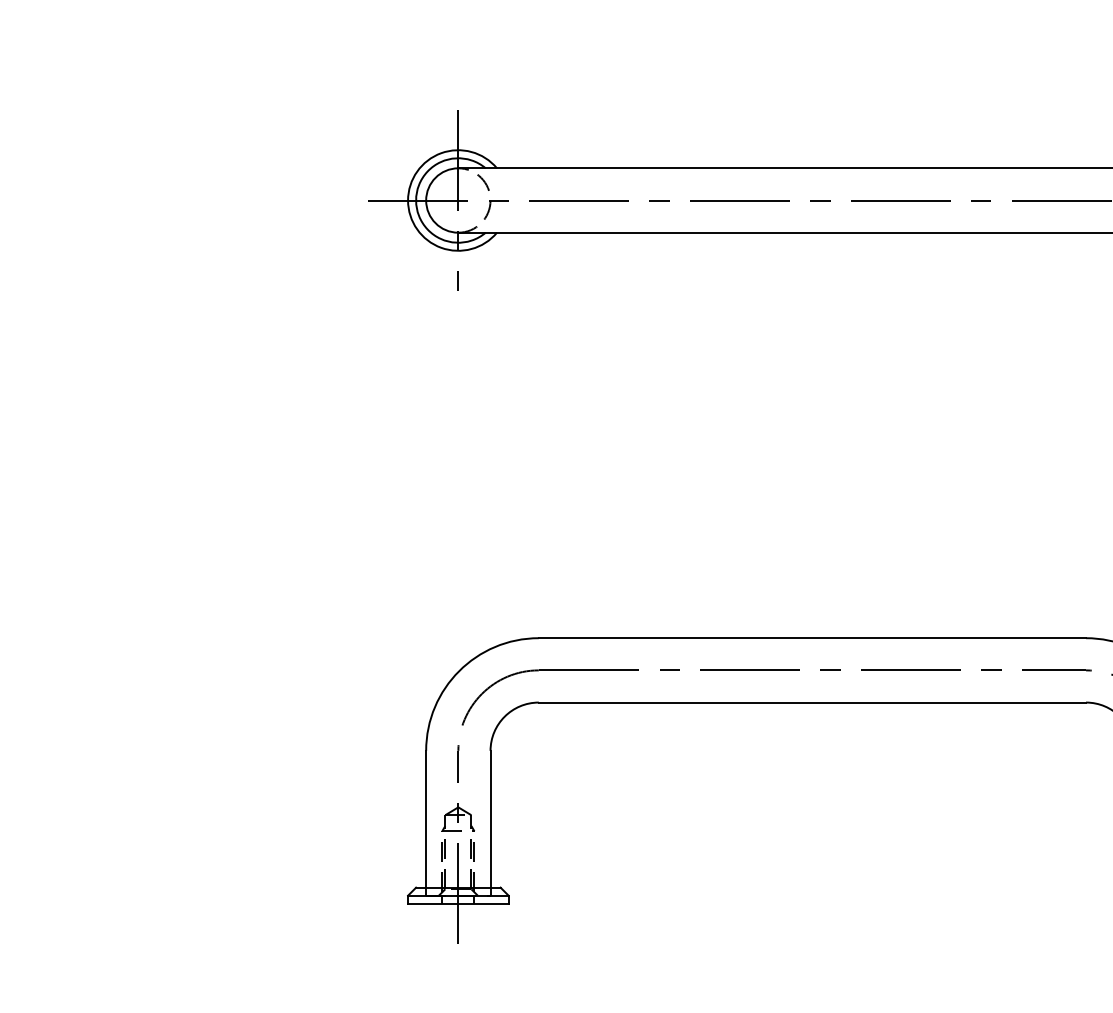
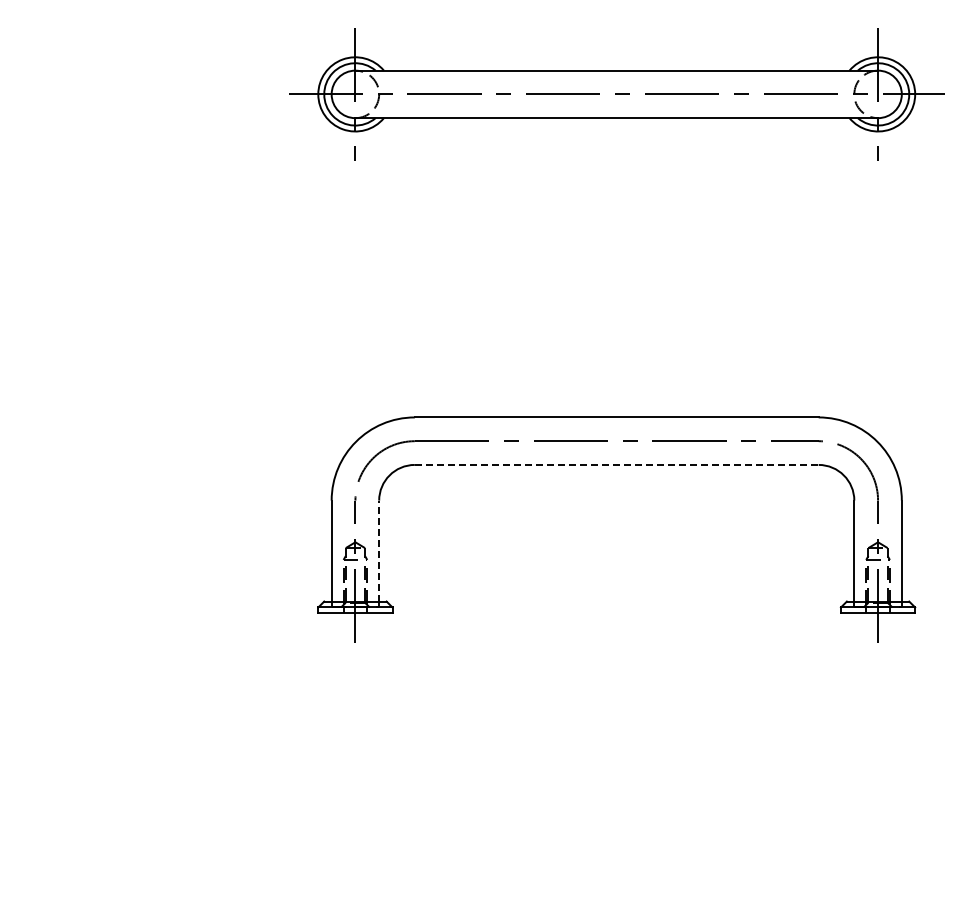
line: (812, 701) -> (616, 464), solid -> dashed
line: (490, 818) -> (379, 550), solid -> dashed

